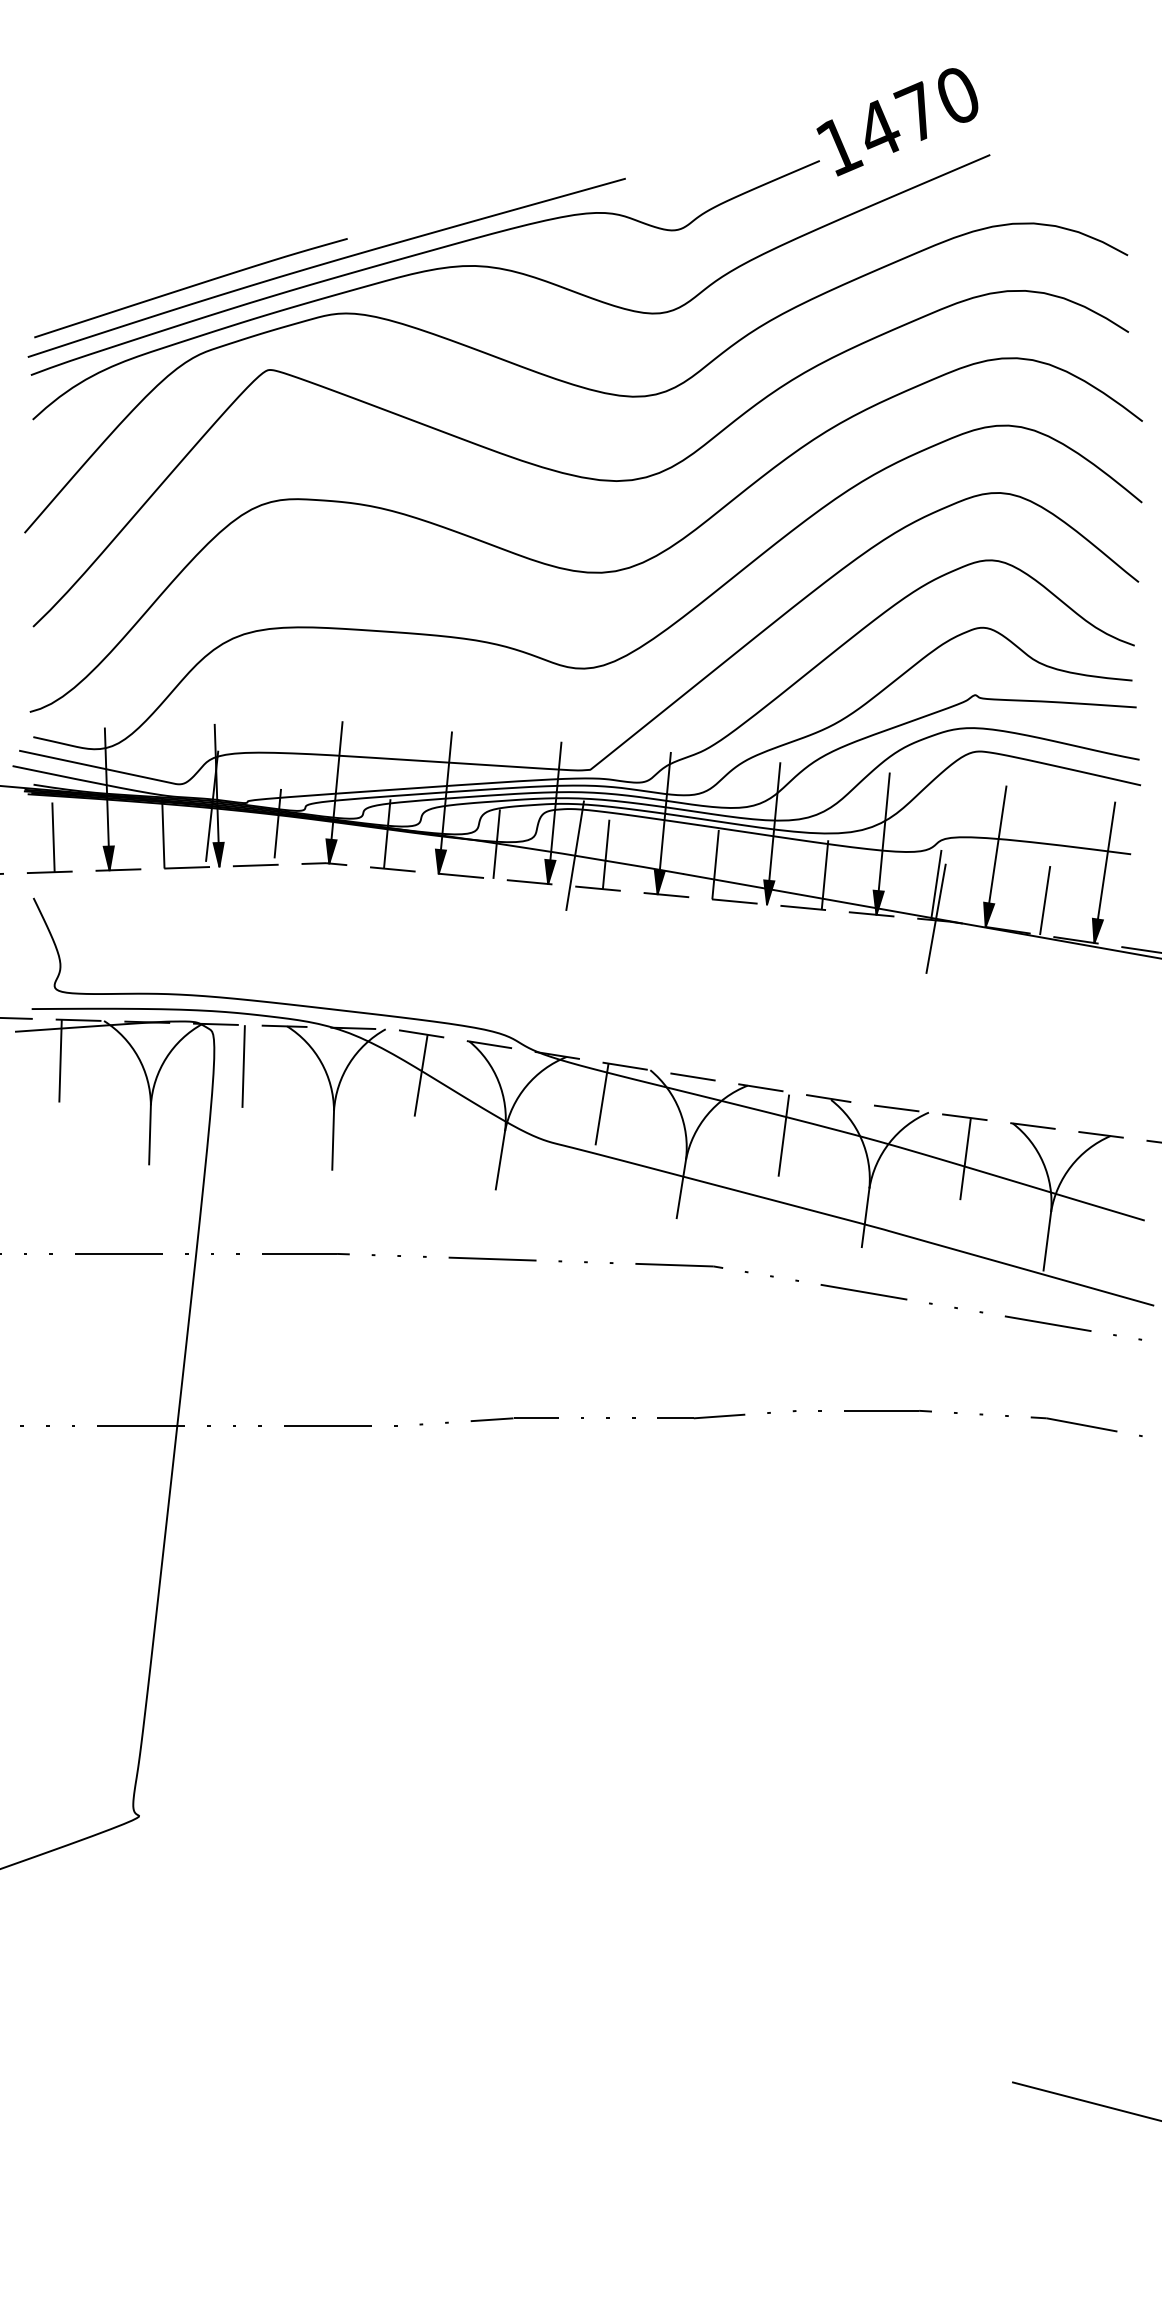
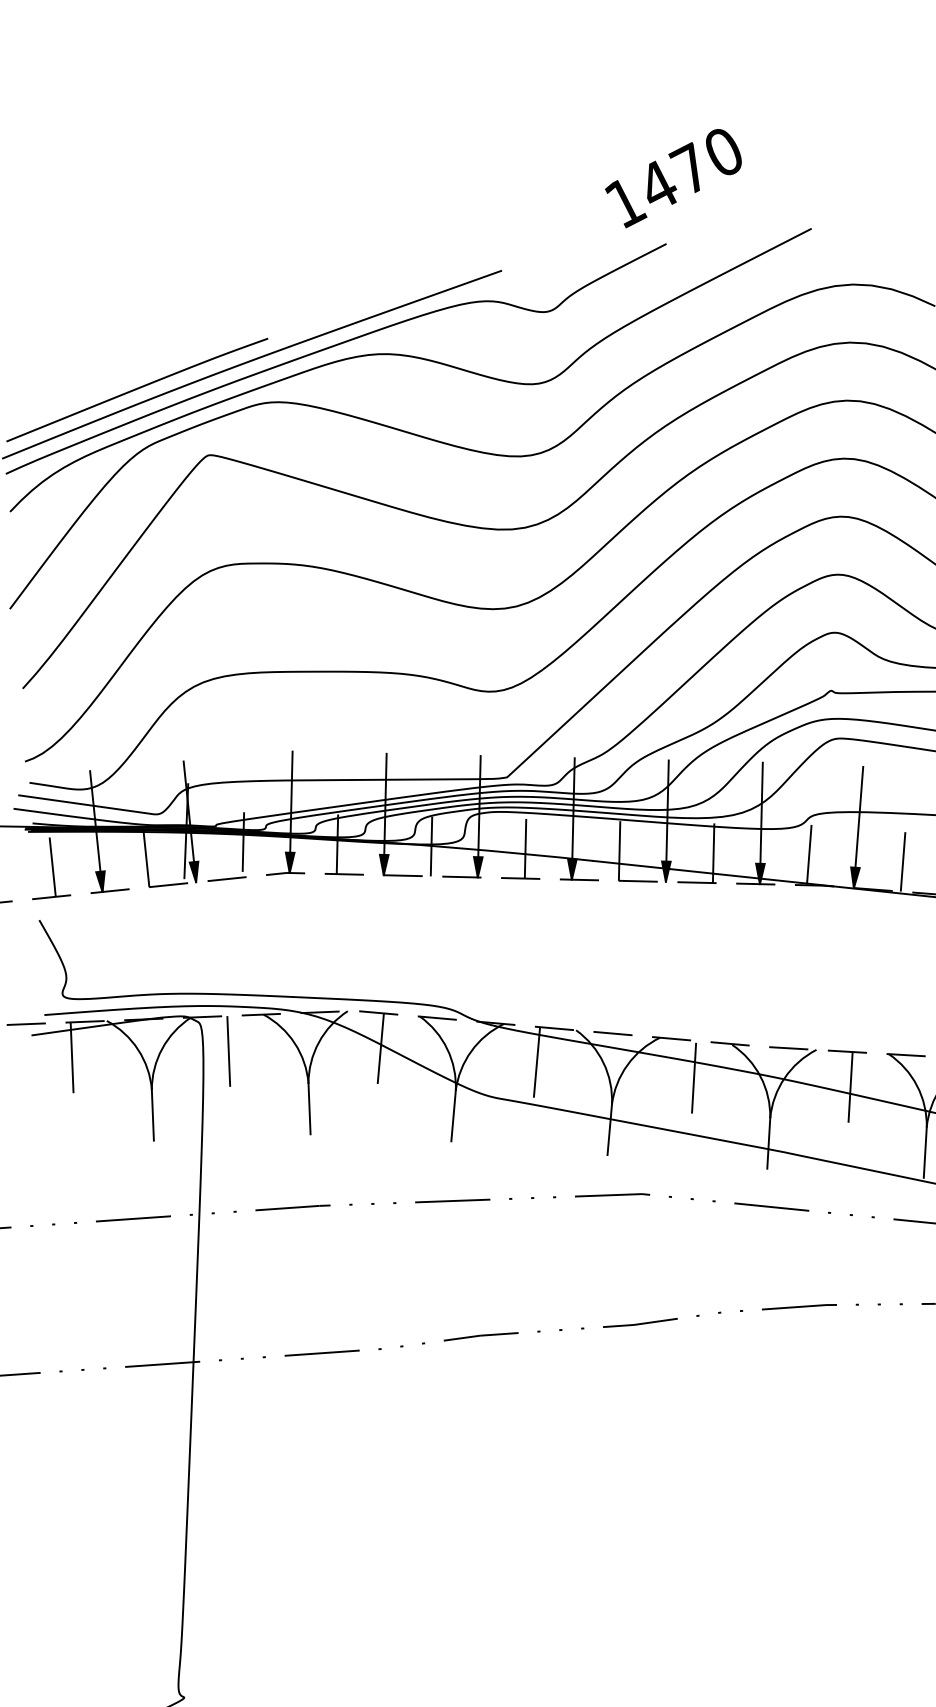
text: (897, 122) -> (673, 178), moved
line: (574, 855) -> (498, 851), removed
line: (935, 918) -> (810, 883), removed

